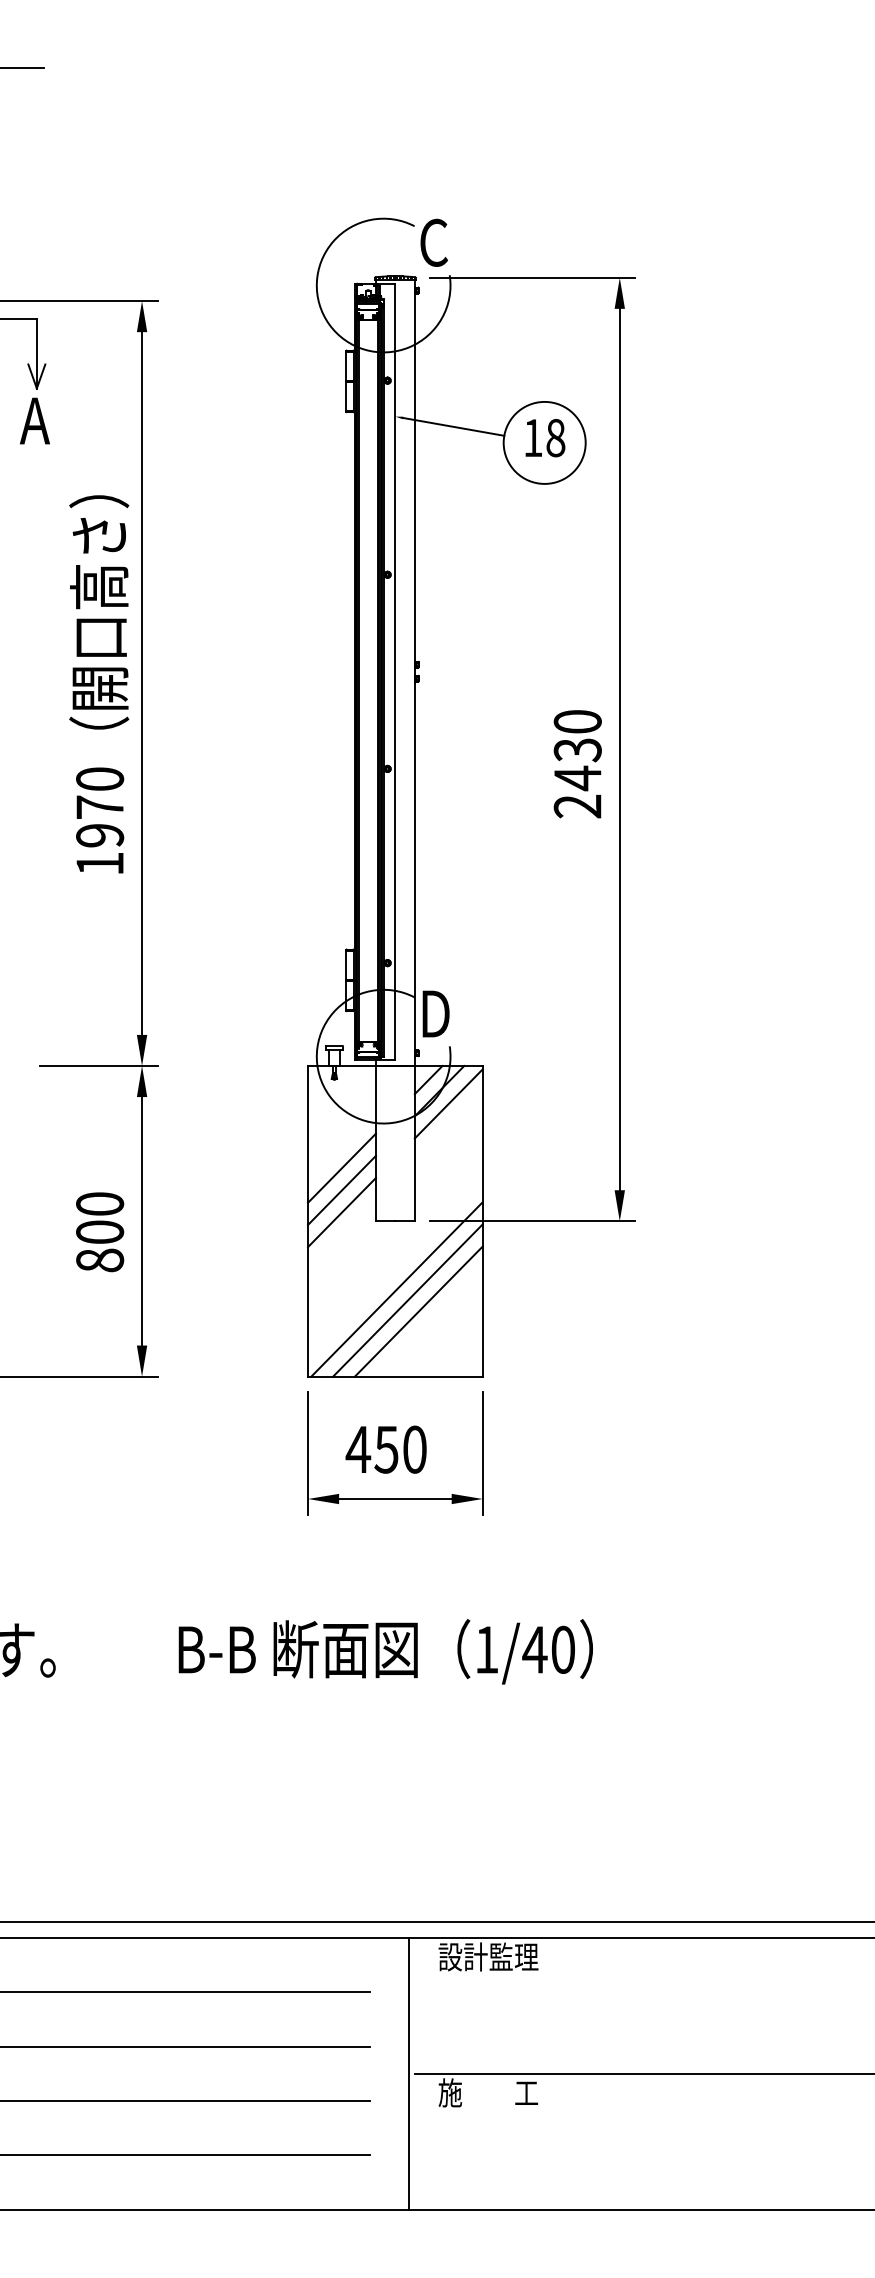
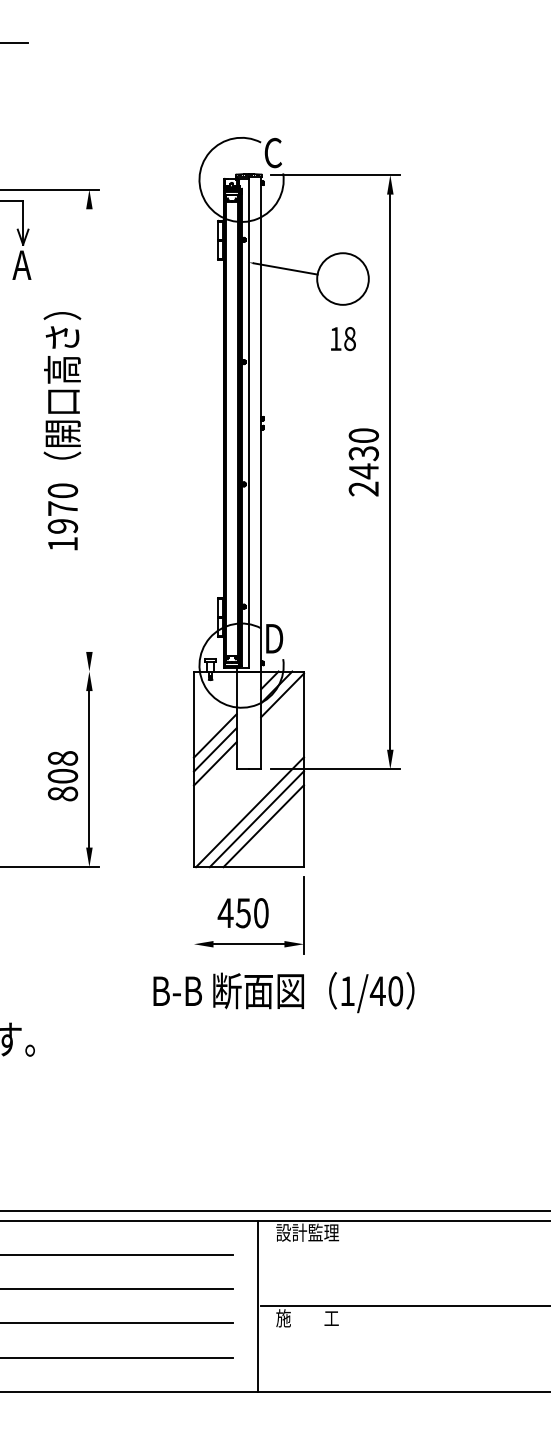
text: (545, 438) -> (343, 339), moved
line: (142, 683) -> (89, 430), removed
text: (577, 764) -> (363, 462), moved
line: (99, 1065) -> (62, 671), removed
text: (99, 1204) -> (62, 758), 800 -> 808
line: (307, 1453) -> (193, 915), removed
text: (385, 1651) -> (283, 992), moved

